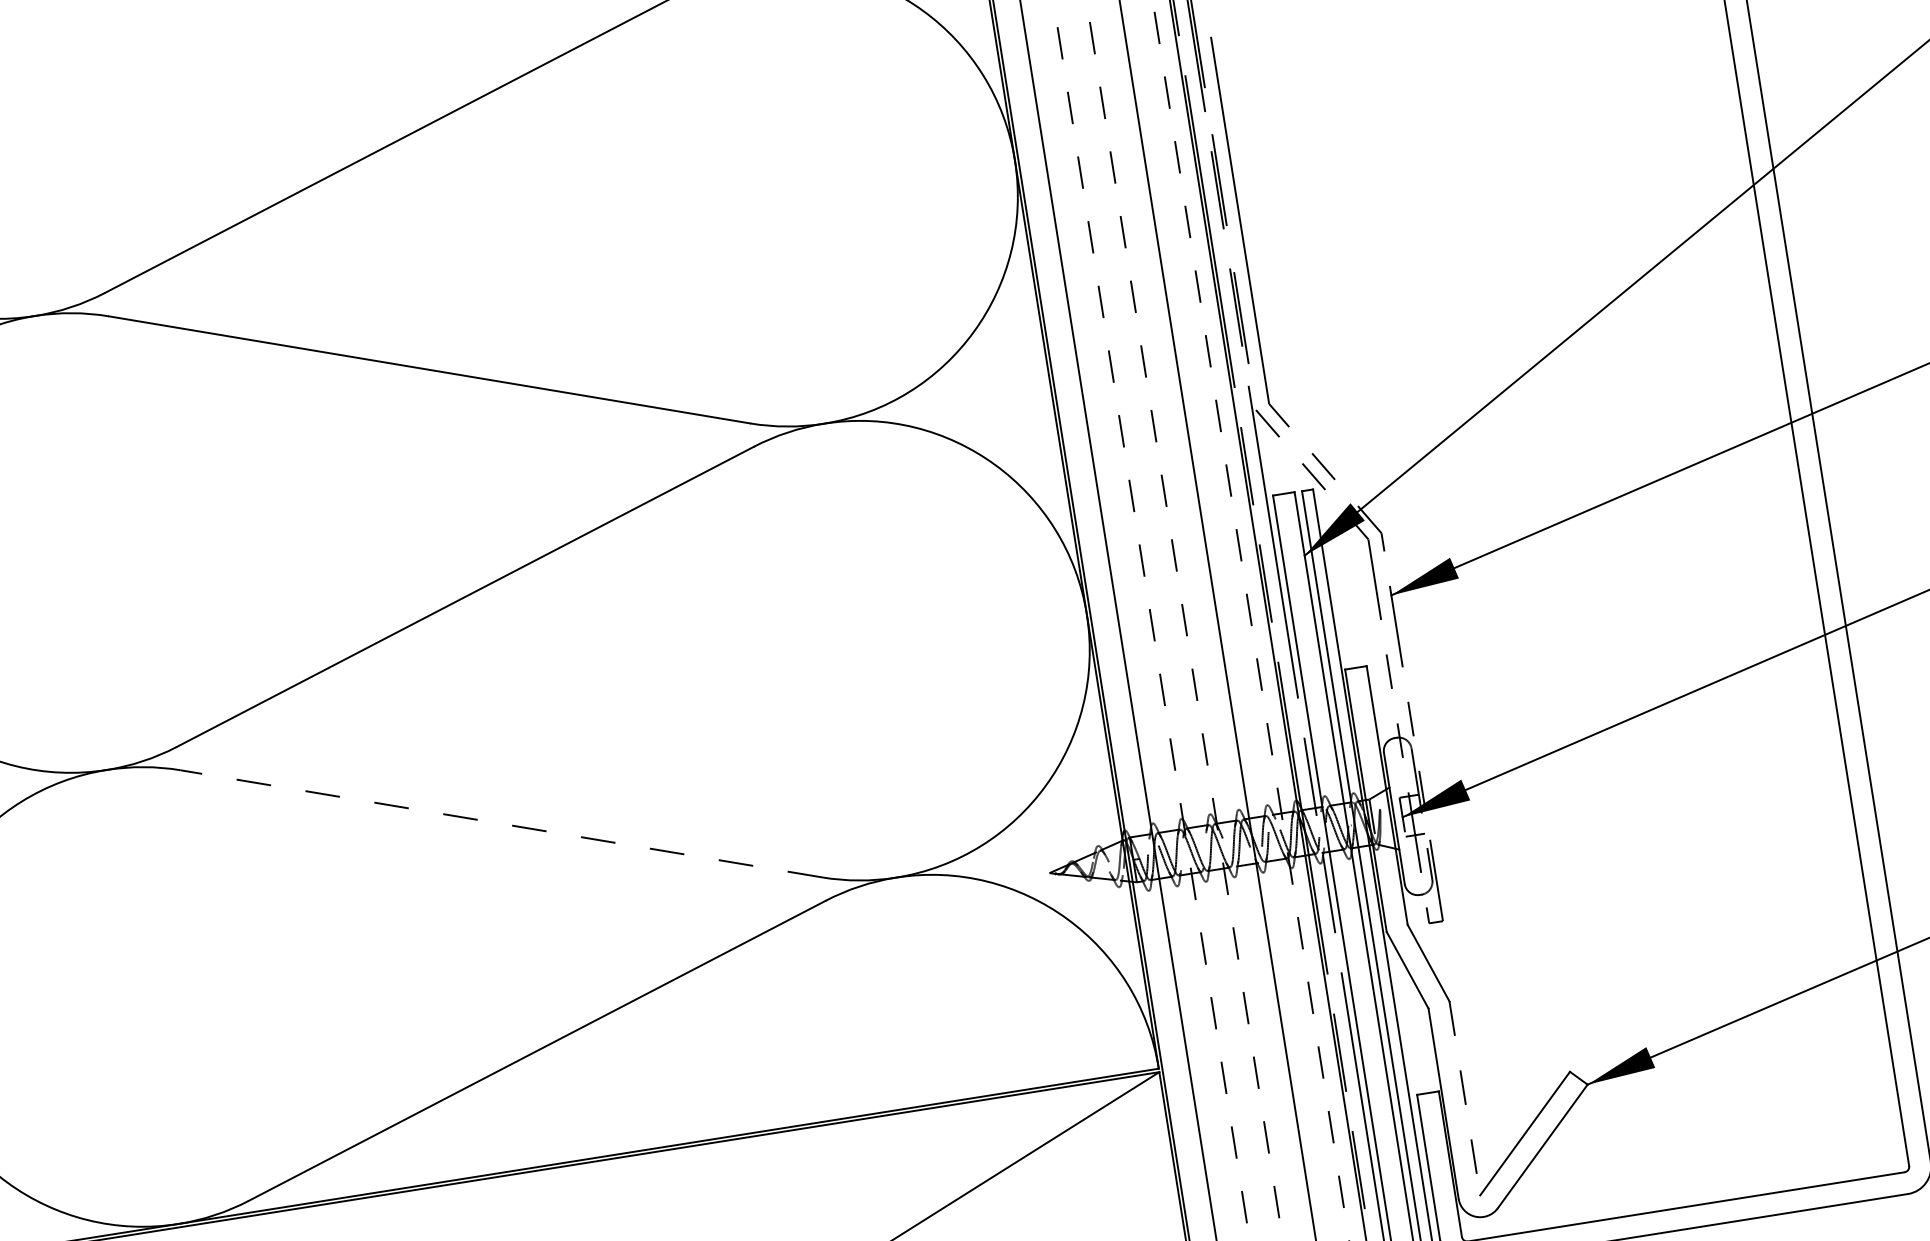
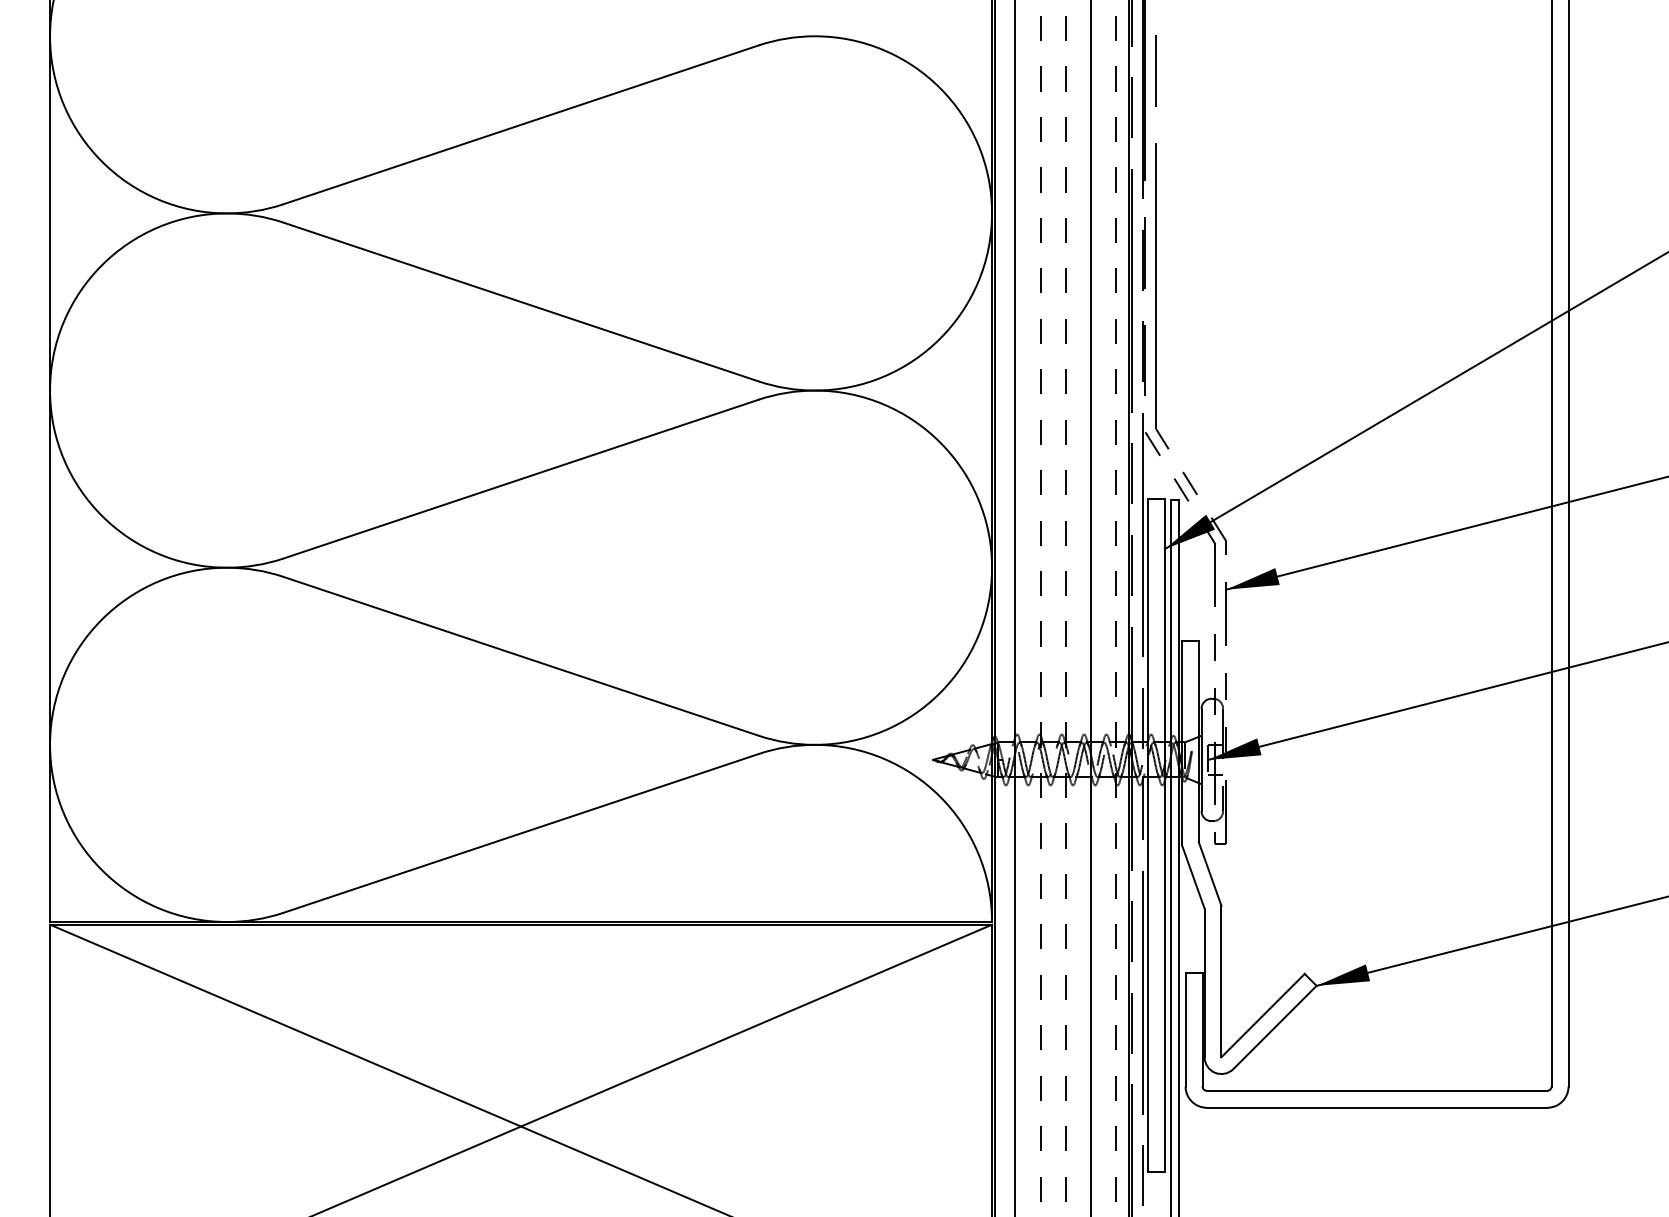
line: (501, 823) -> (521, 656), dashed -> solid
line: (1464, 1098) -> (1221, 981), dashed -> solid

